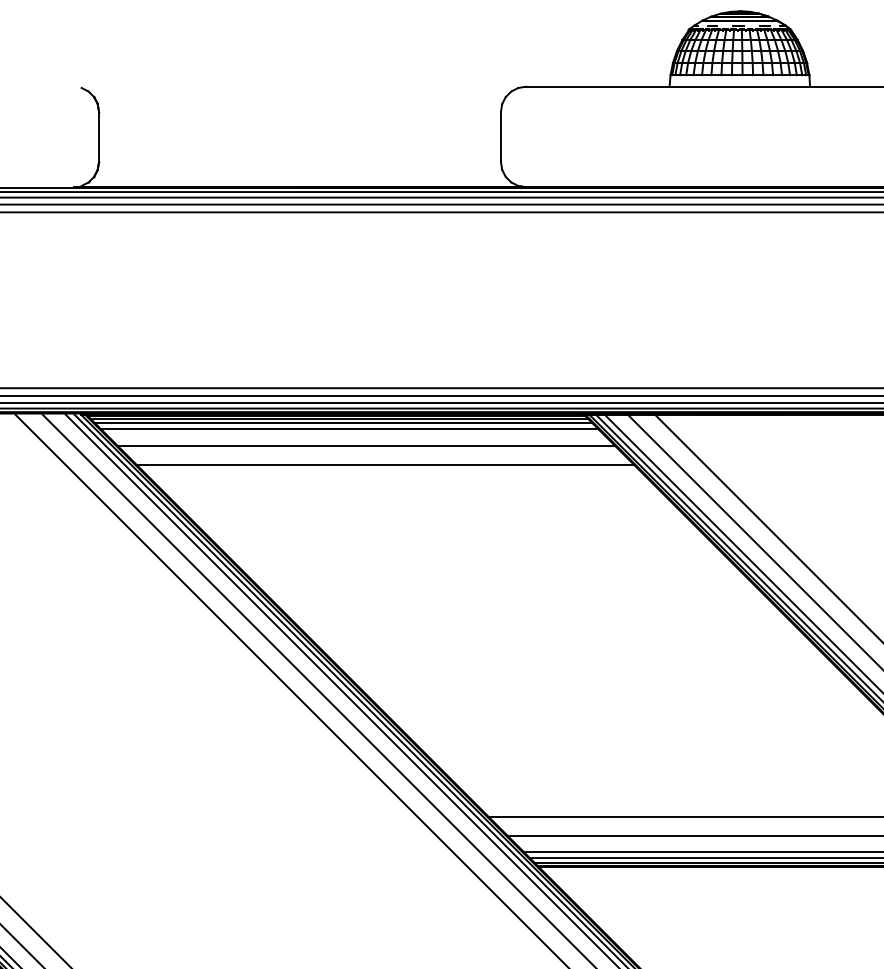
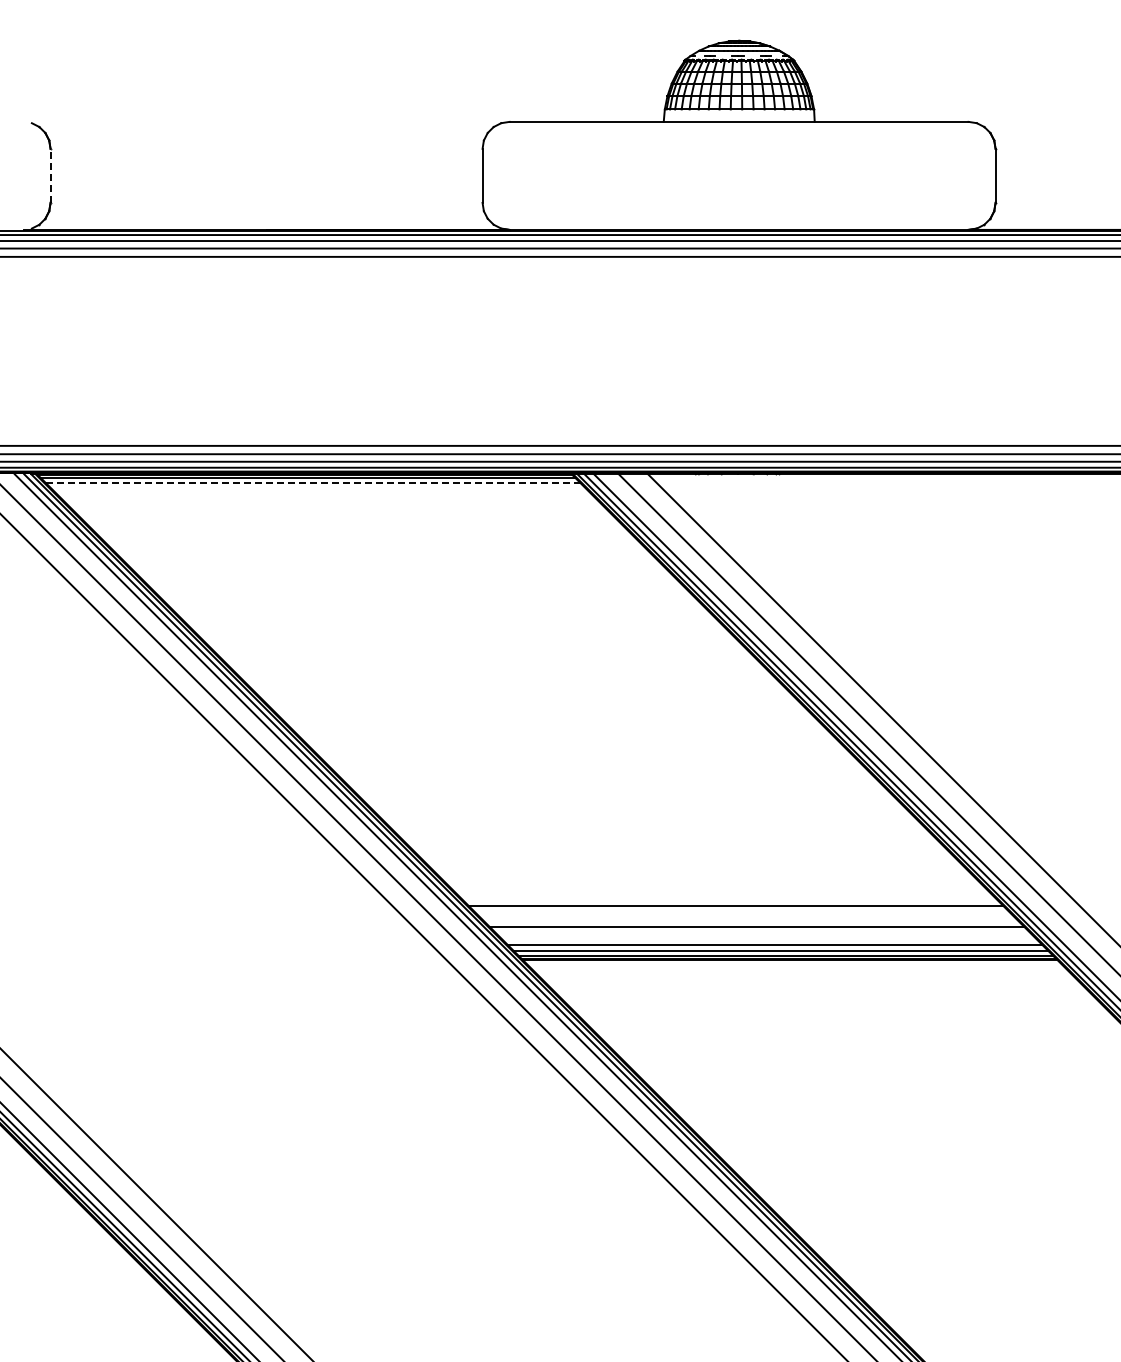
line: (98, 136) -> (50, 175), solid -> dashed
line: (343, 423) -> (313, 483), solid -> dashed
line: (349, 429) -> (319, 490), removed
line: (365, 445) -> (337, 507), removed
line: (385, 465) -> (358, 528), removed

